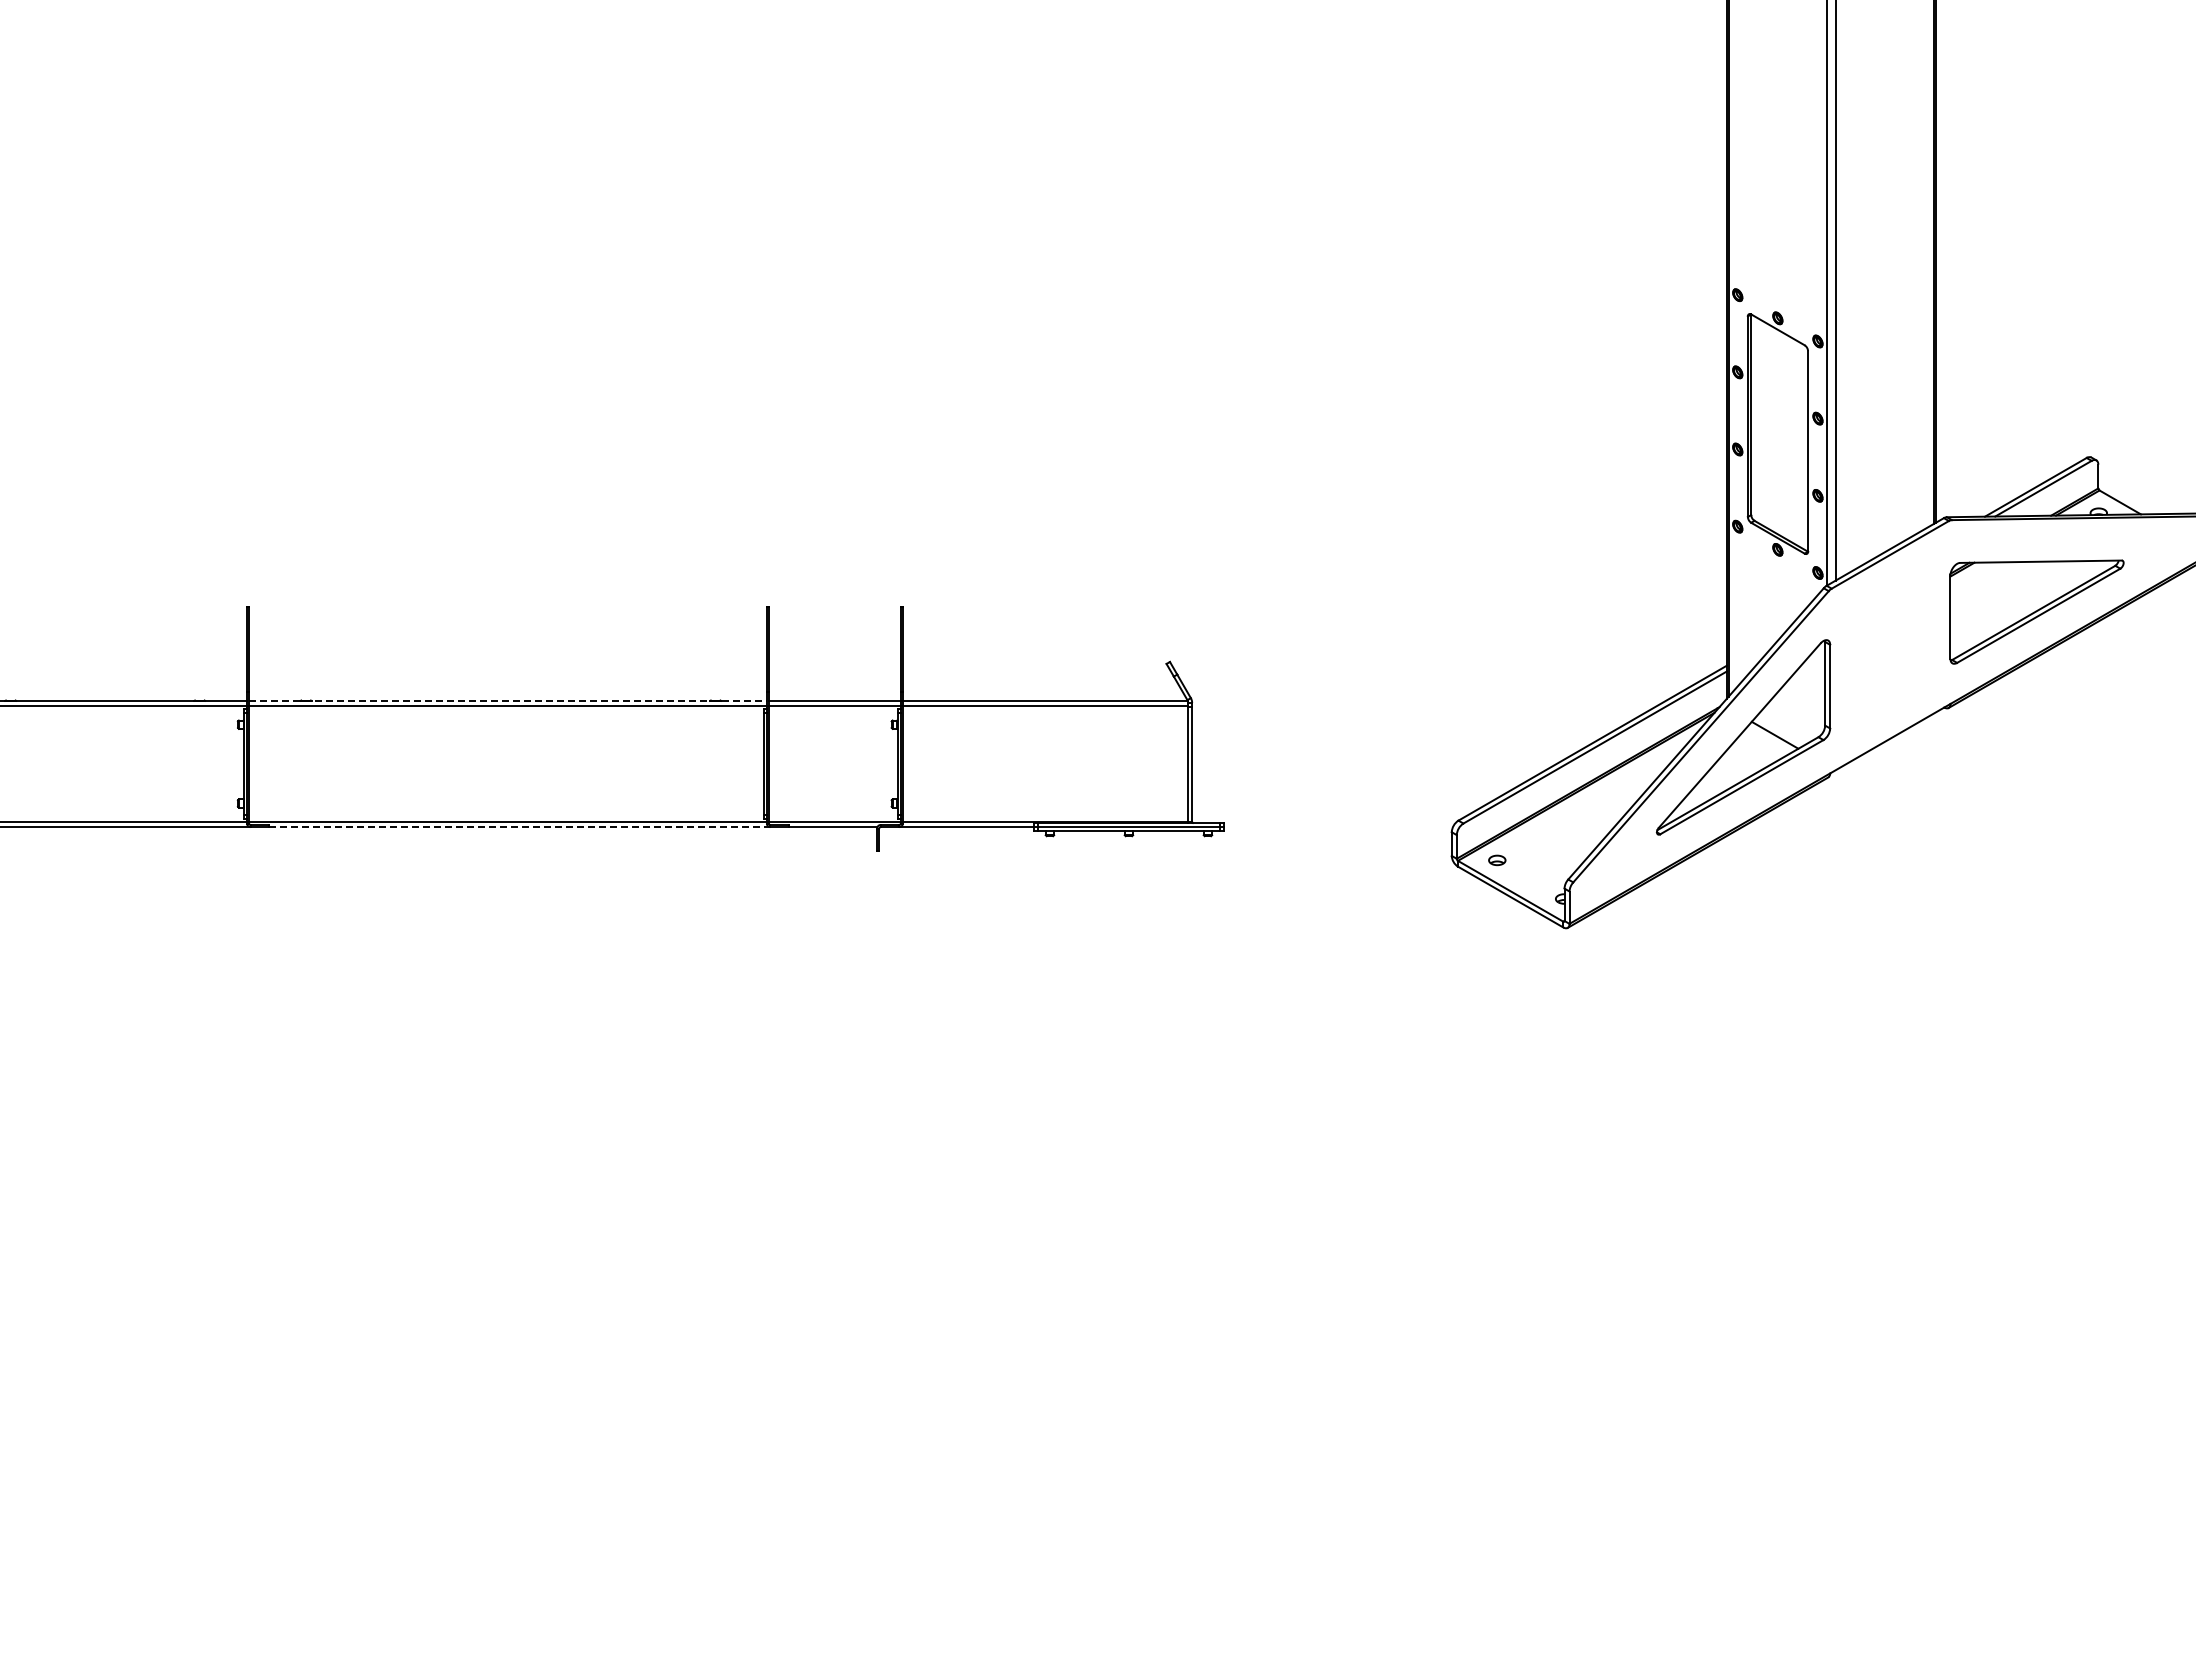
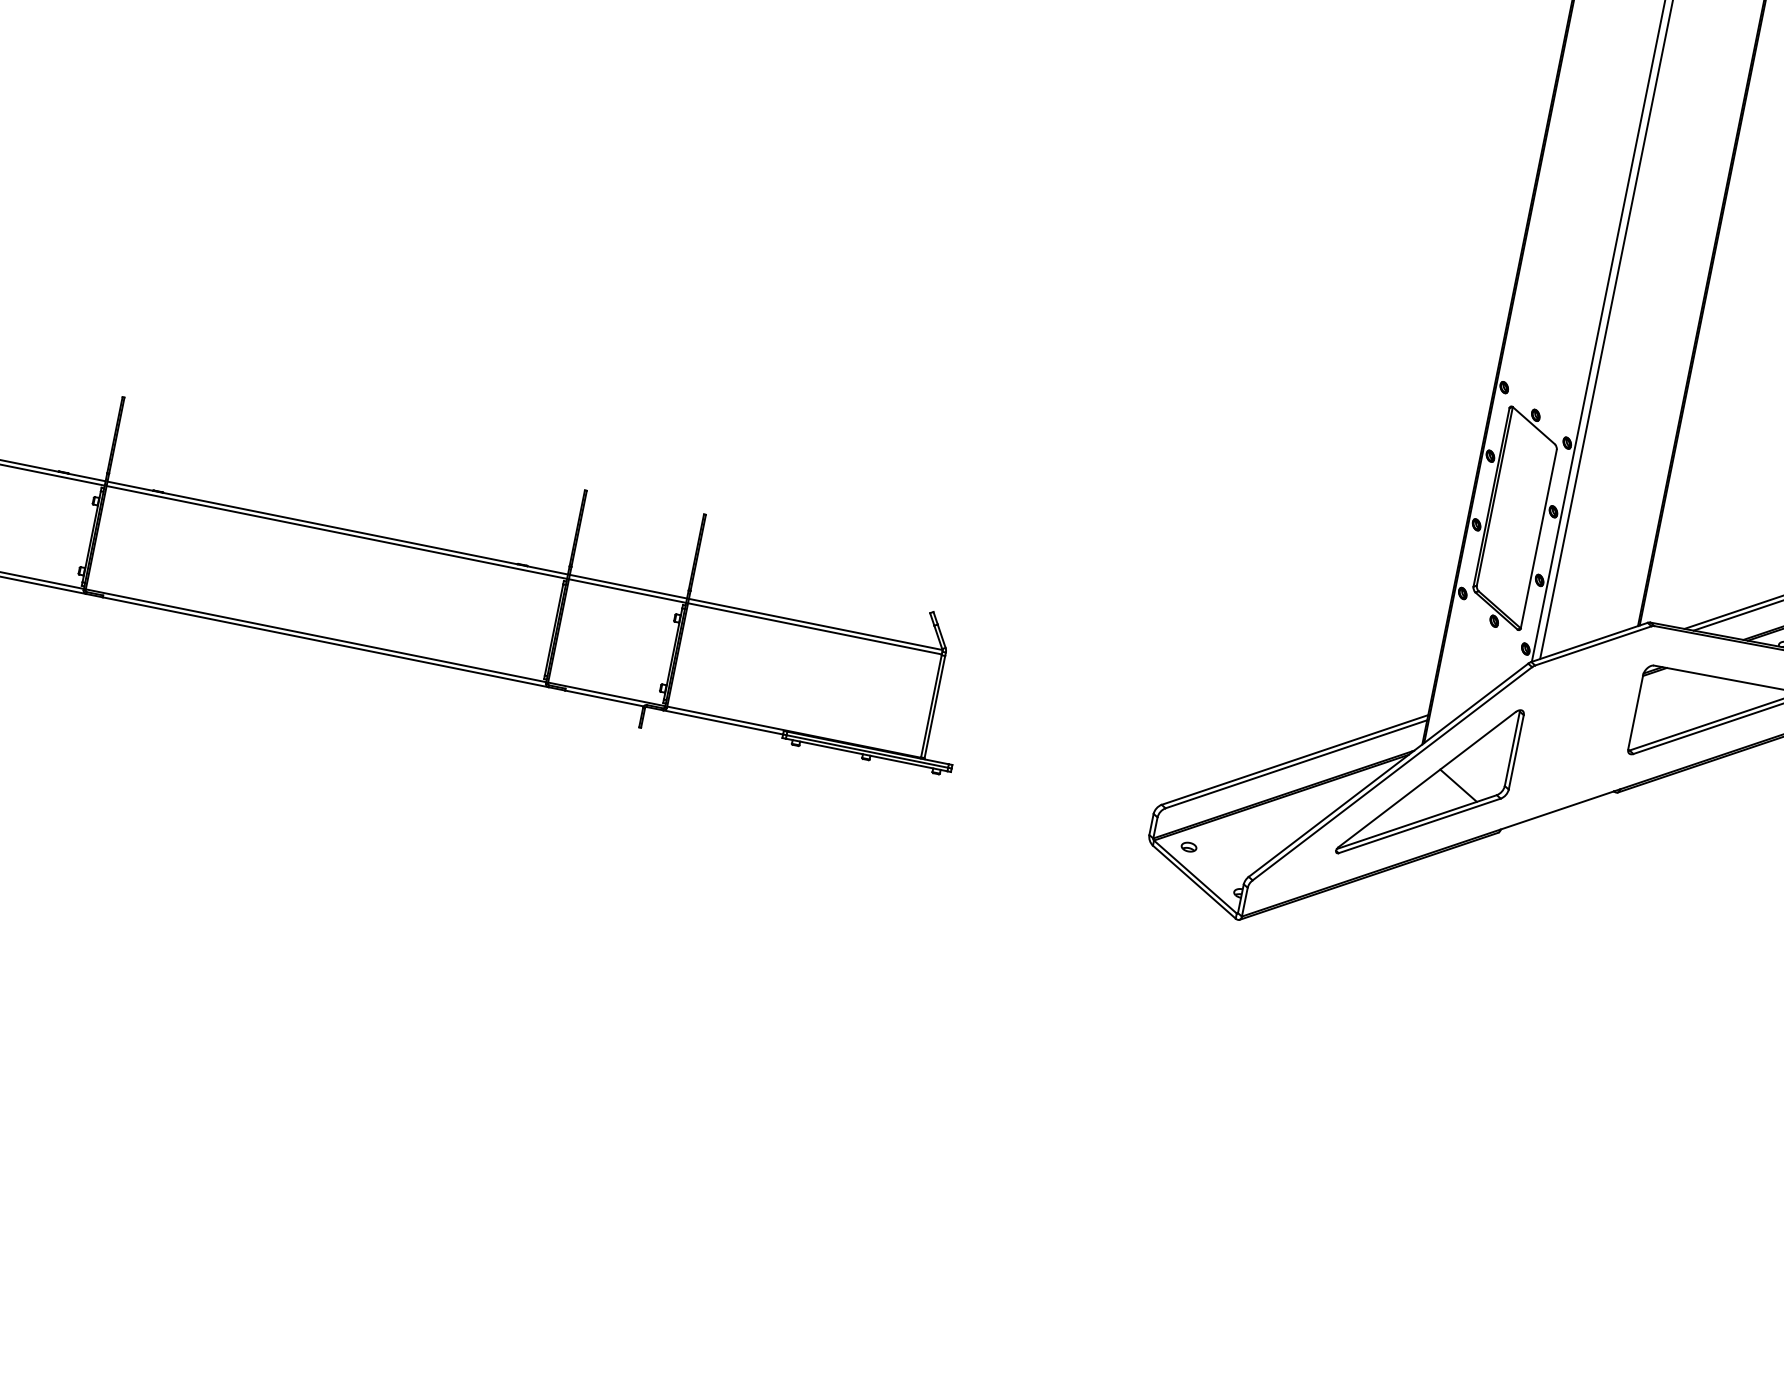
line: (508, 701) -> (338, 528), dashed -> solid
line: (519, 827) -> (325, 642), dashed -> solid

